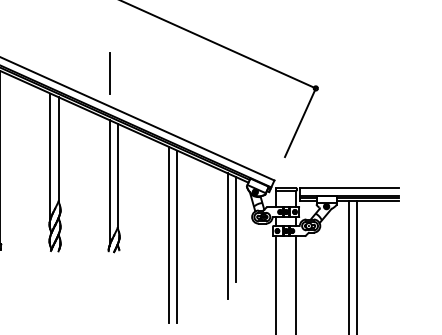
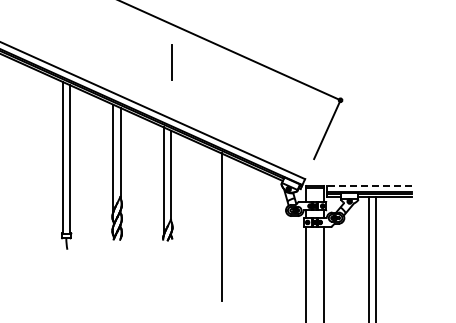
line: (109, 73) -> (171, 62), moved
line: (349, 187) -> (369, 185), solid -> dashed
line: (236, 229) -> (272, 221), removed
line: (168, 234) -> (214, 225), removed
line: (228, 235) -> (265, 226), removed

